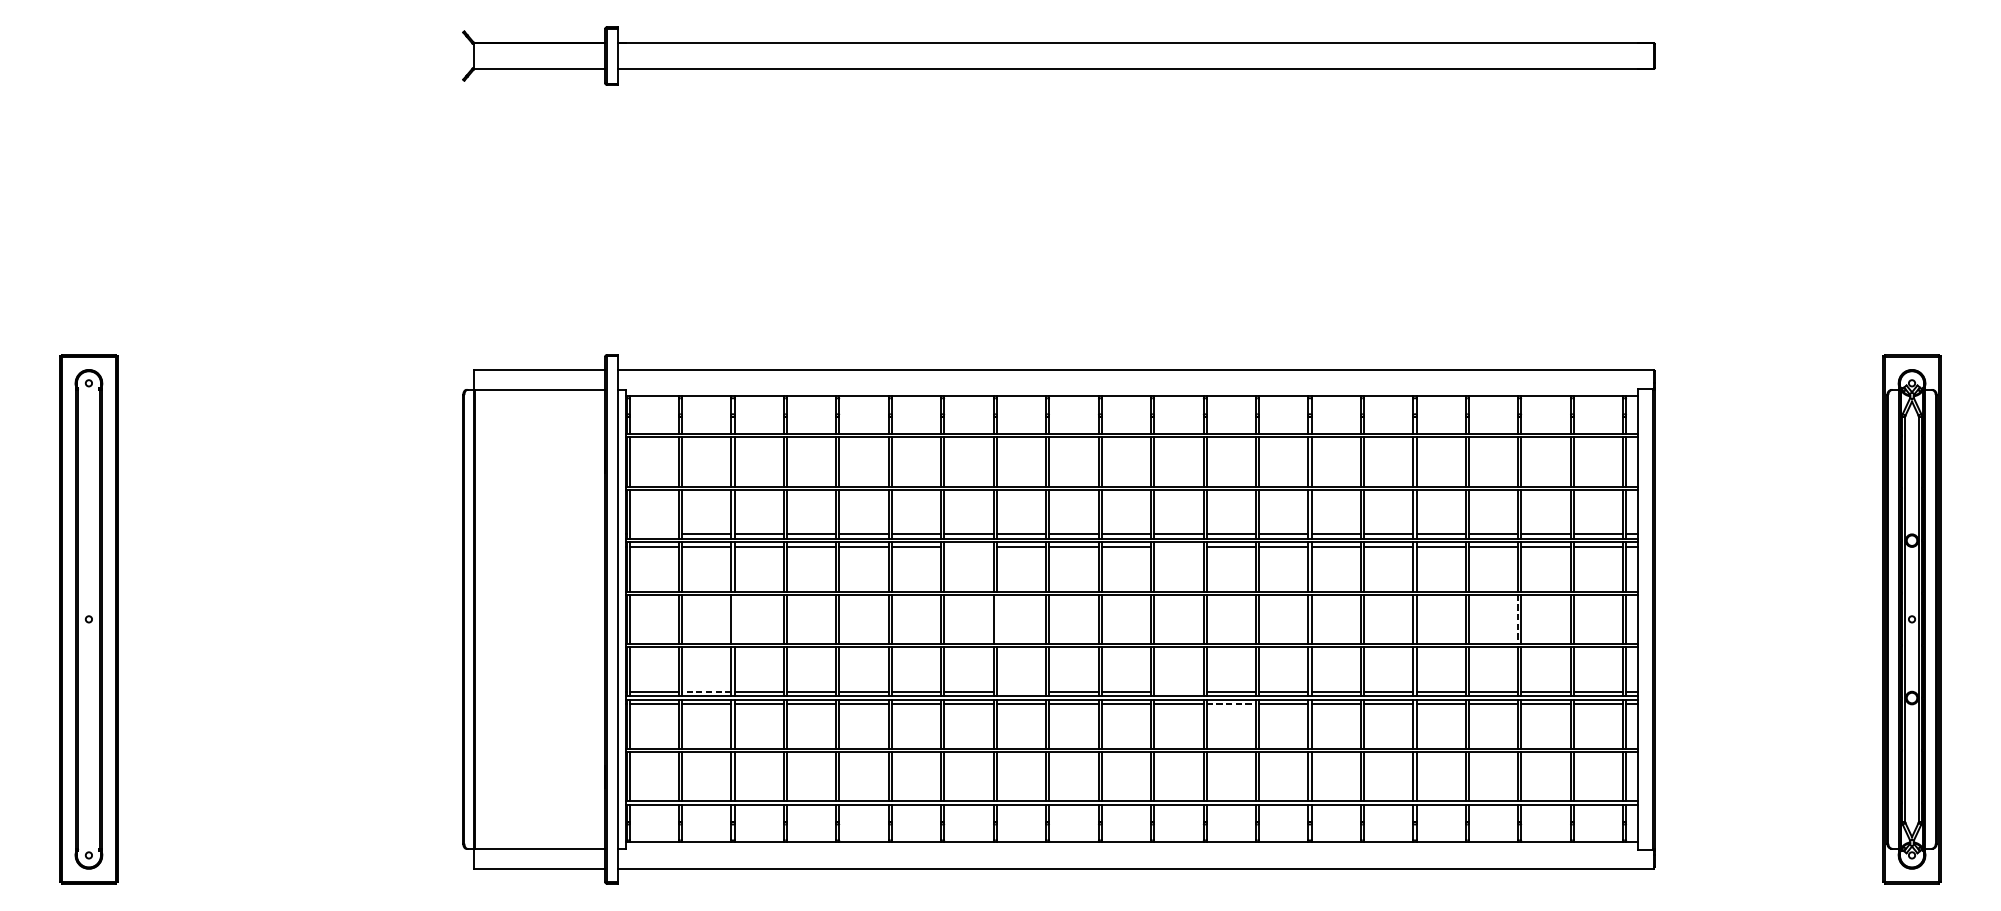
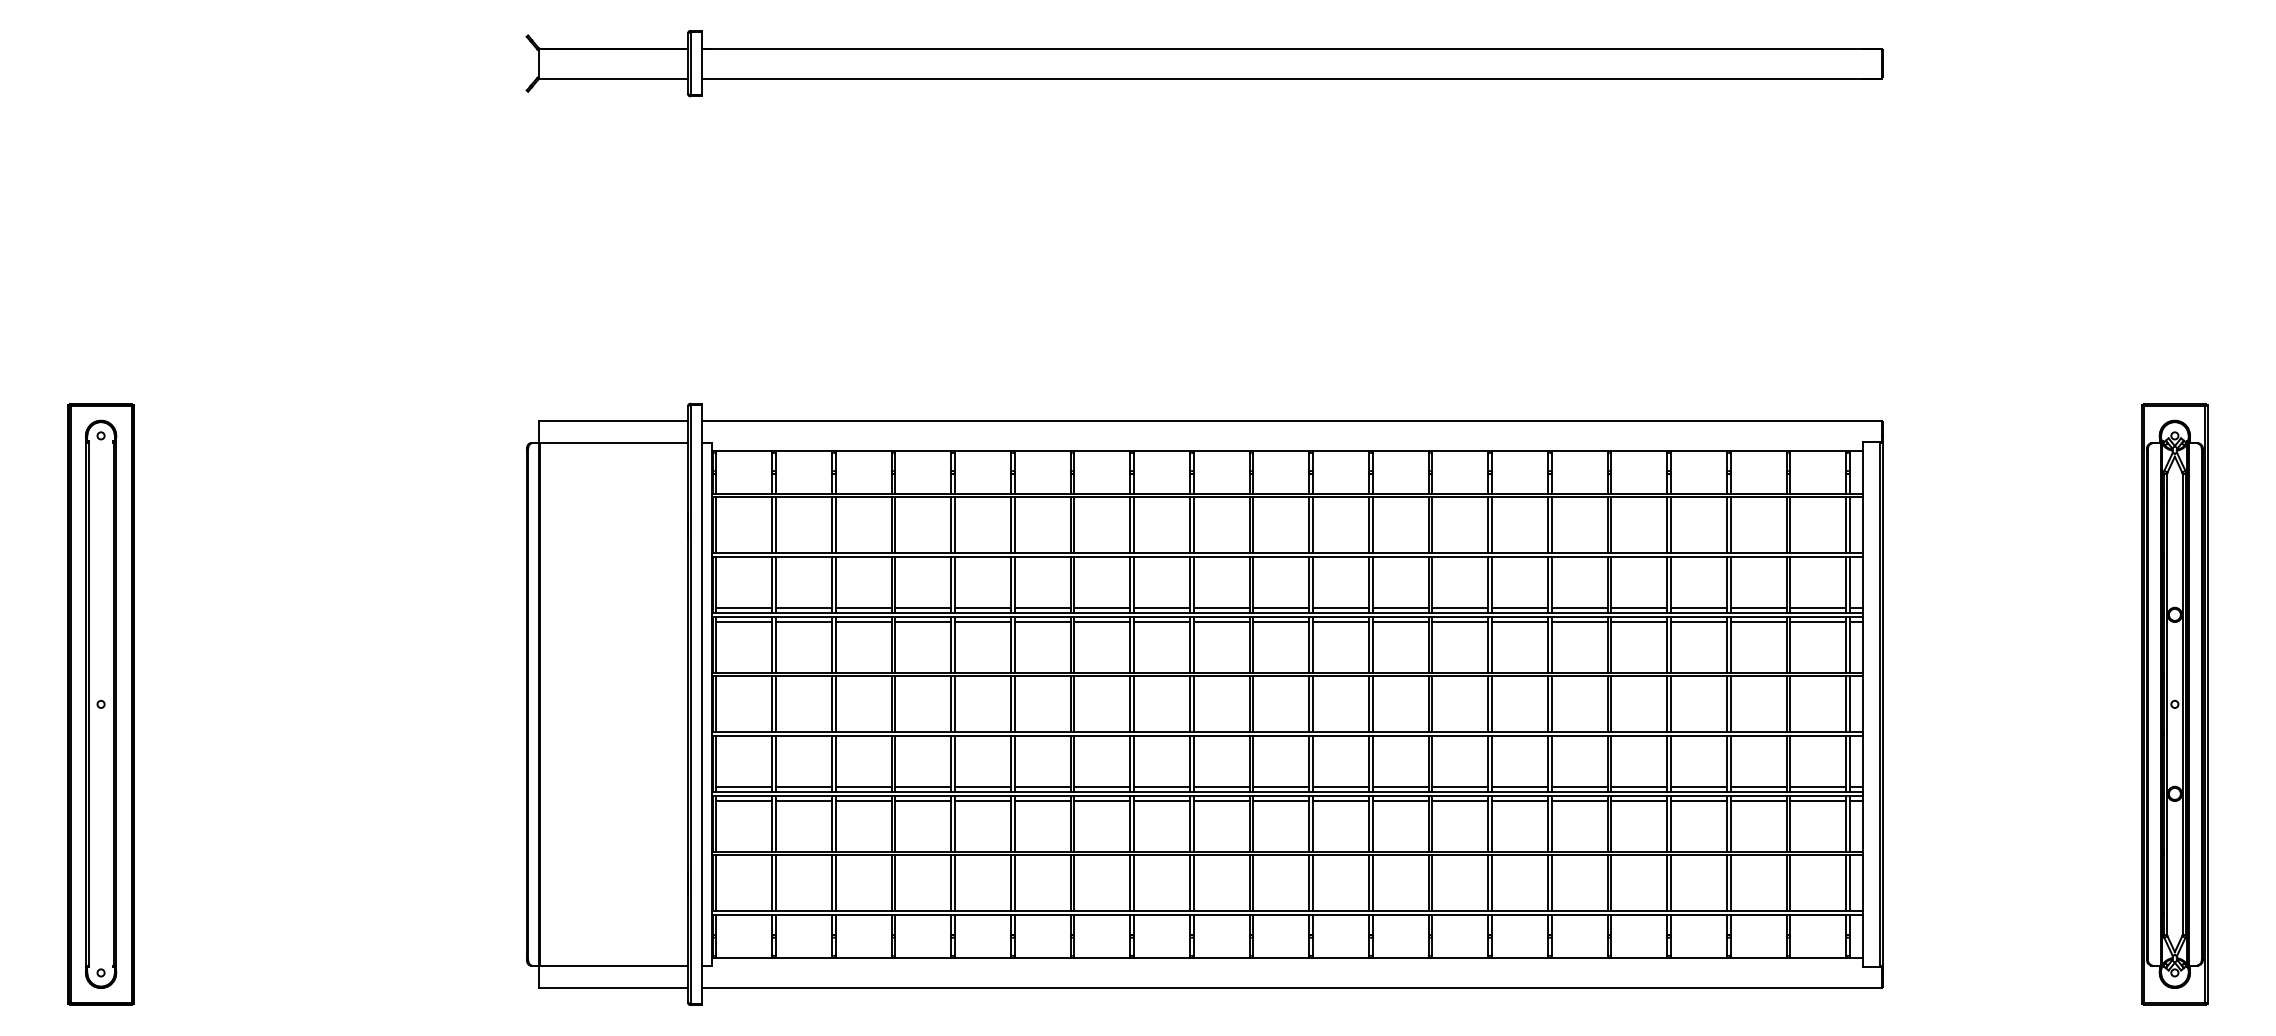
line: (654, 534) -> (744, 607), added
line: (969, 547) -> (1102, 622), added
line: (1178, 547) -> (1340, 622), added
line: (734, 619) -> (835, 704), added
line: (996, 619) -> (1133, 704), added
line: (1517, 619) -> (1726, 704), dashed -> solid
line: (706, 691) -> (803, 786), dashed -> solid
line: (1021, 691) -> (1161, 786), added
line: (1178, 691) -> (1340, 786), added
line: (1232, 704) -> (1401, 801), dashed -> solid

